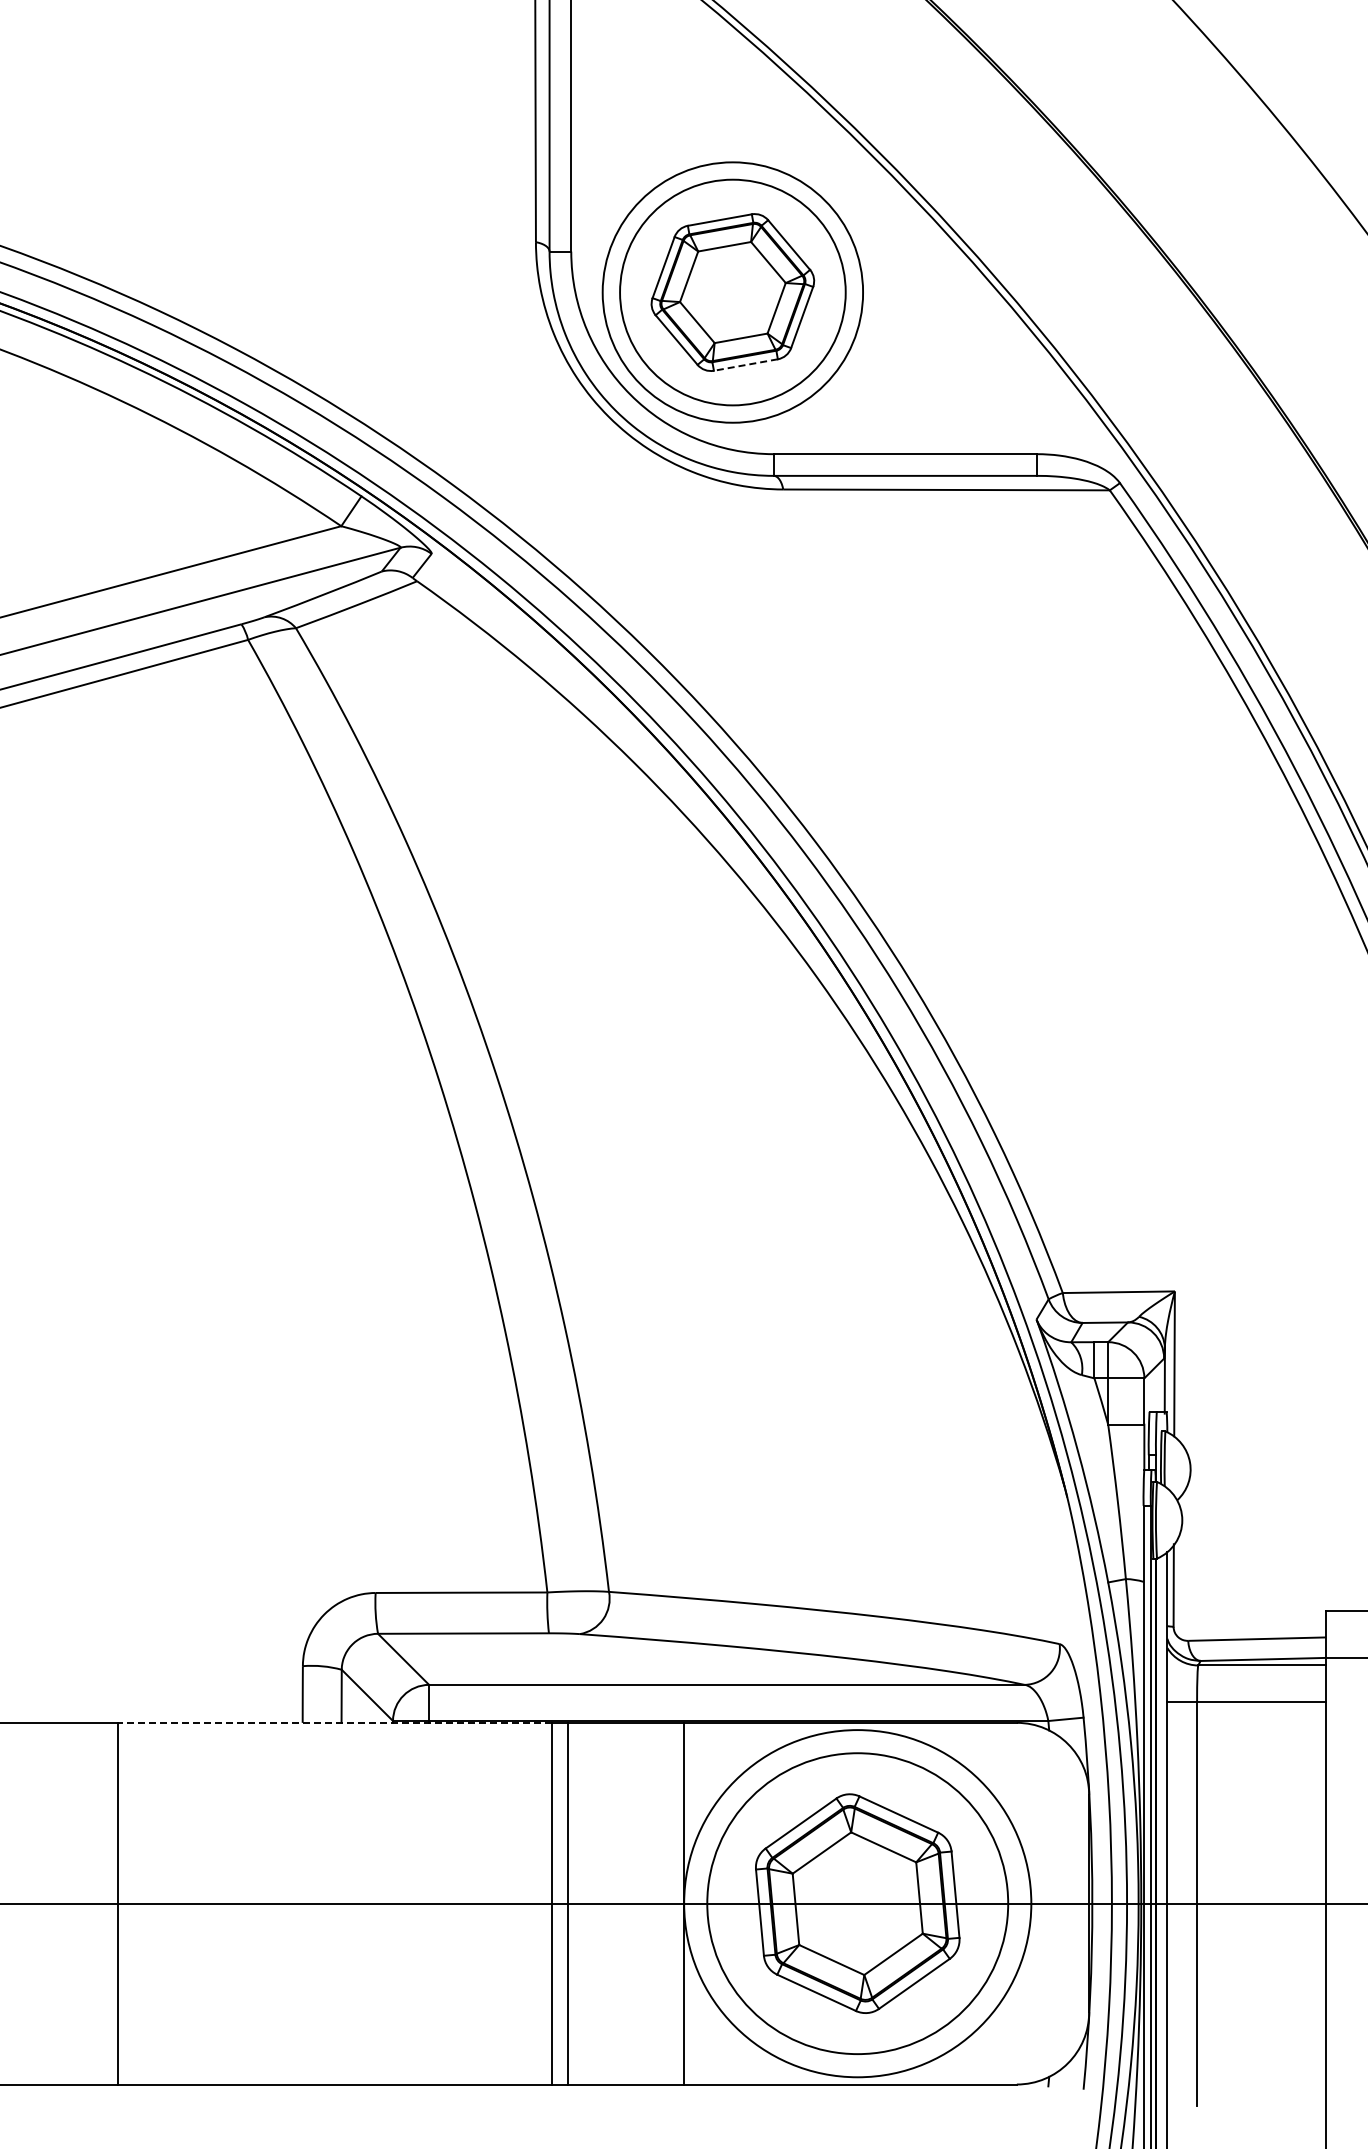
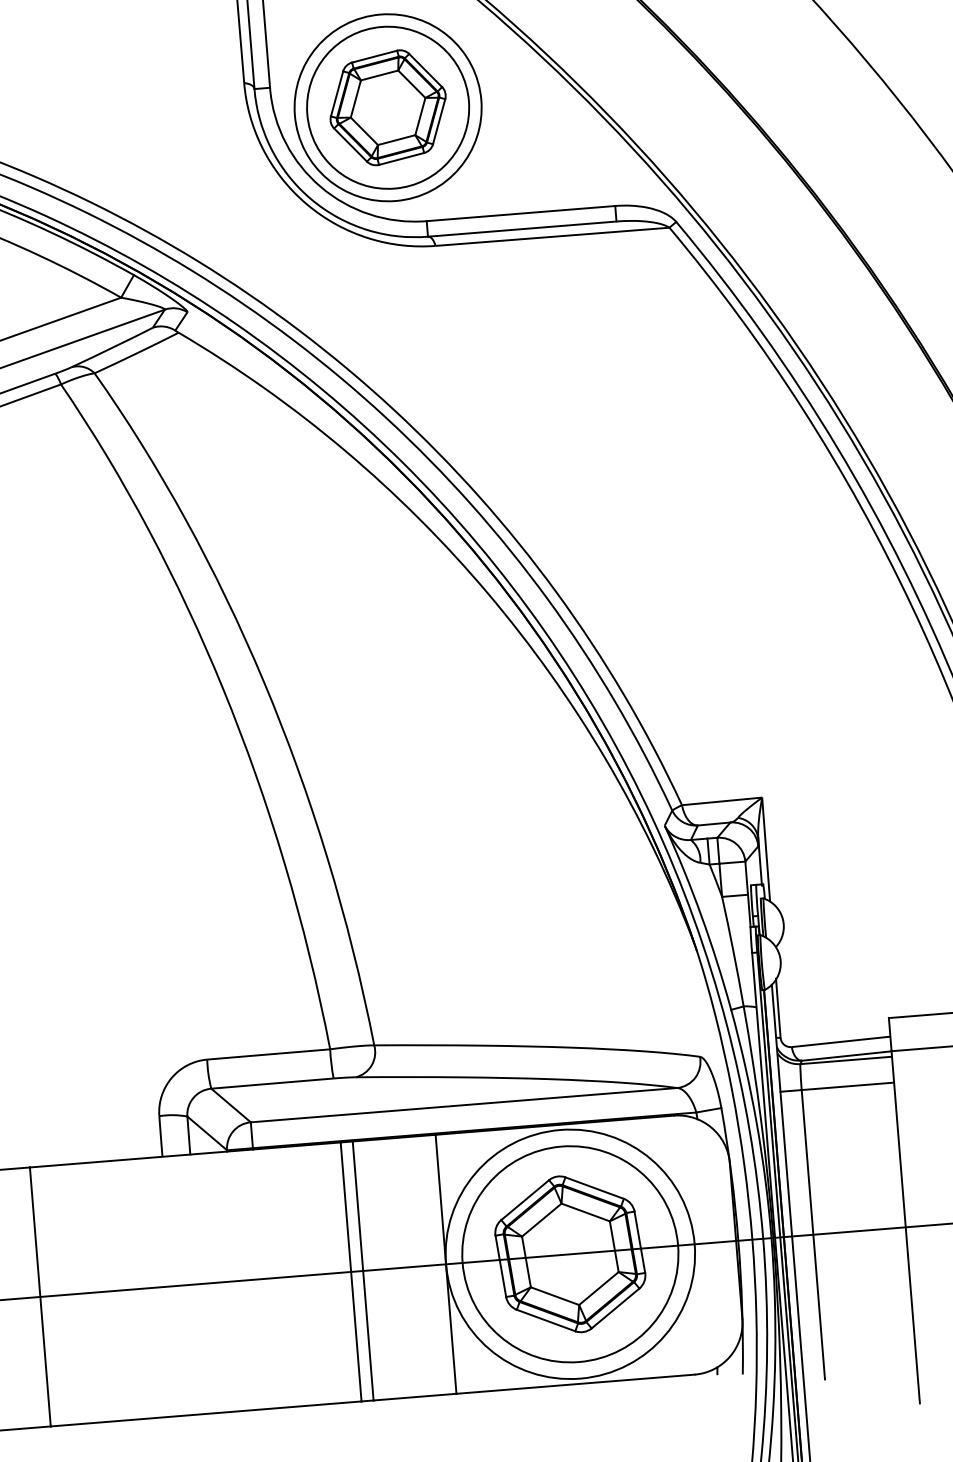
line: (745, 365) -> (401, 159), dashed -> solid
line: (334, 1722) -> (185, 1154), dashed -> solid

